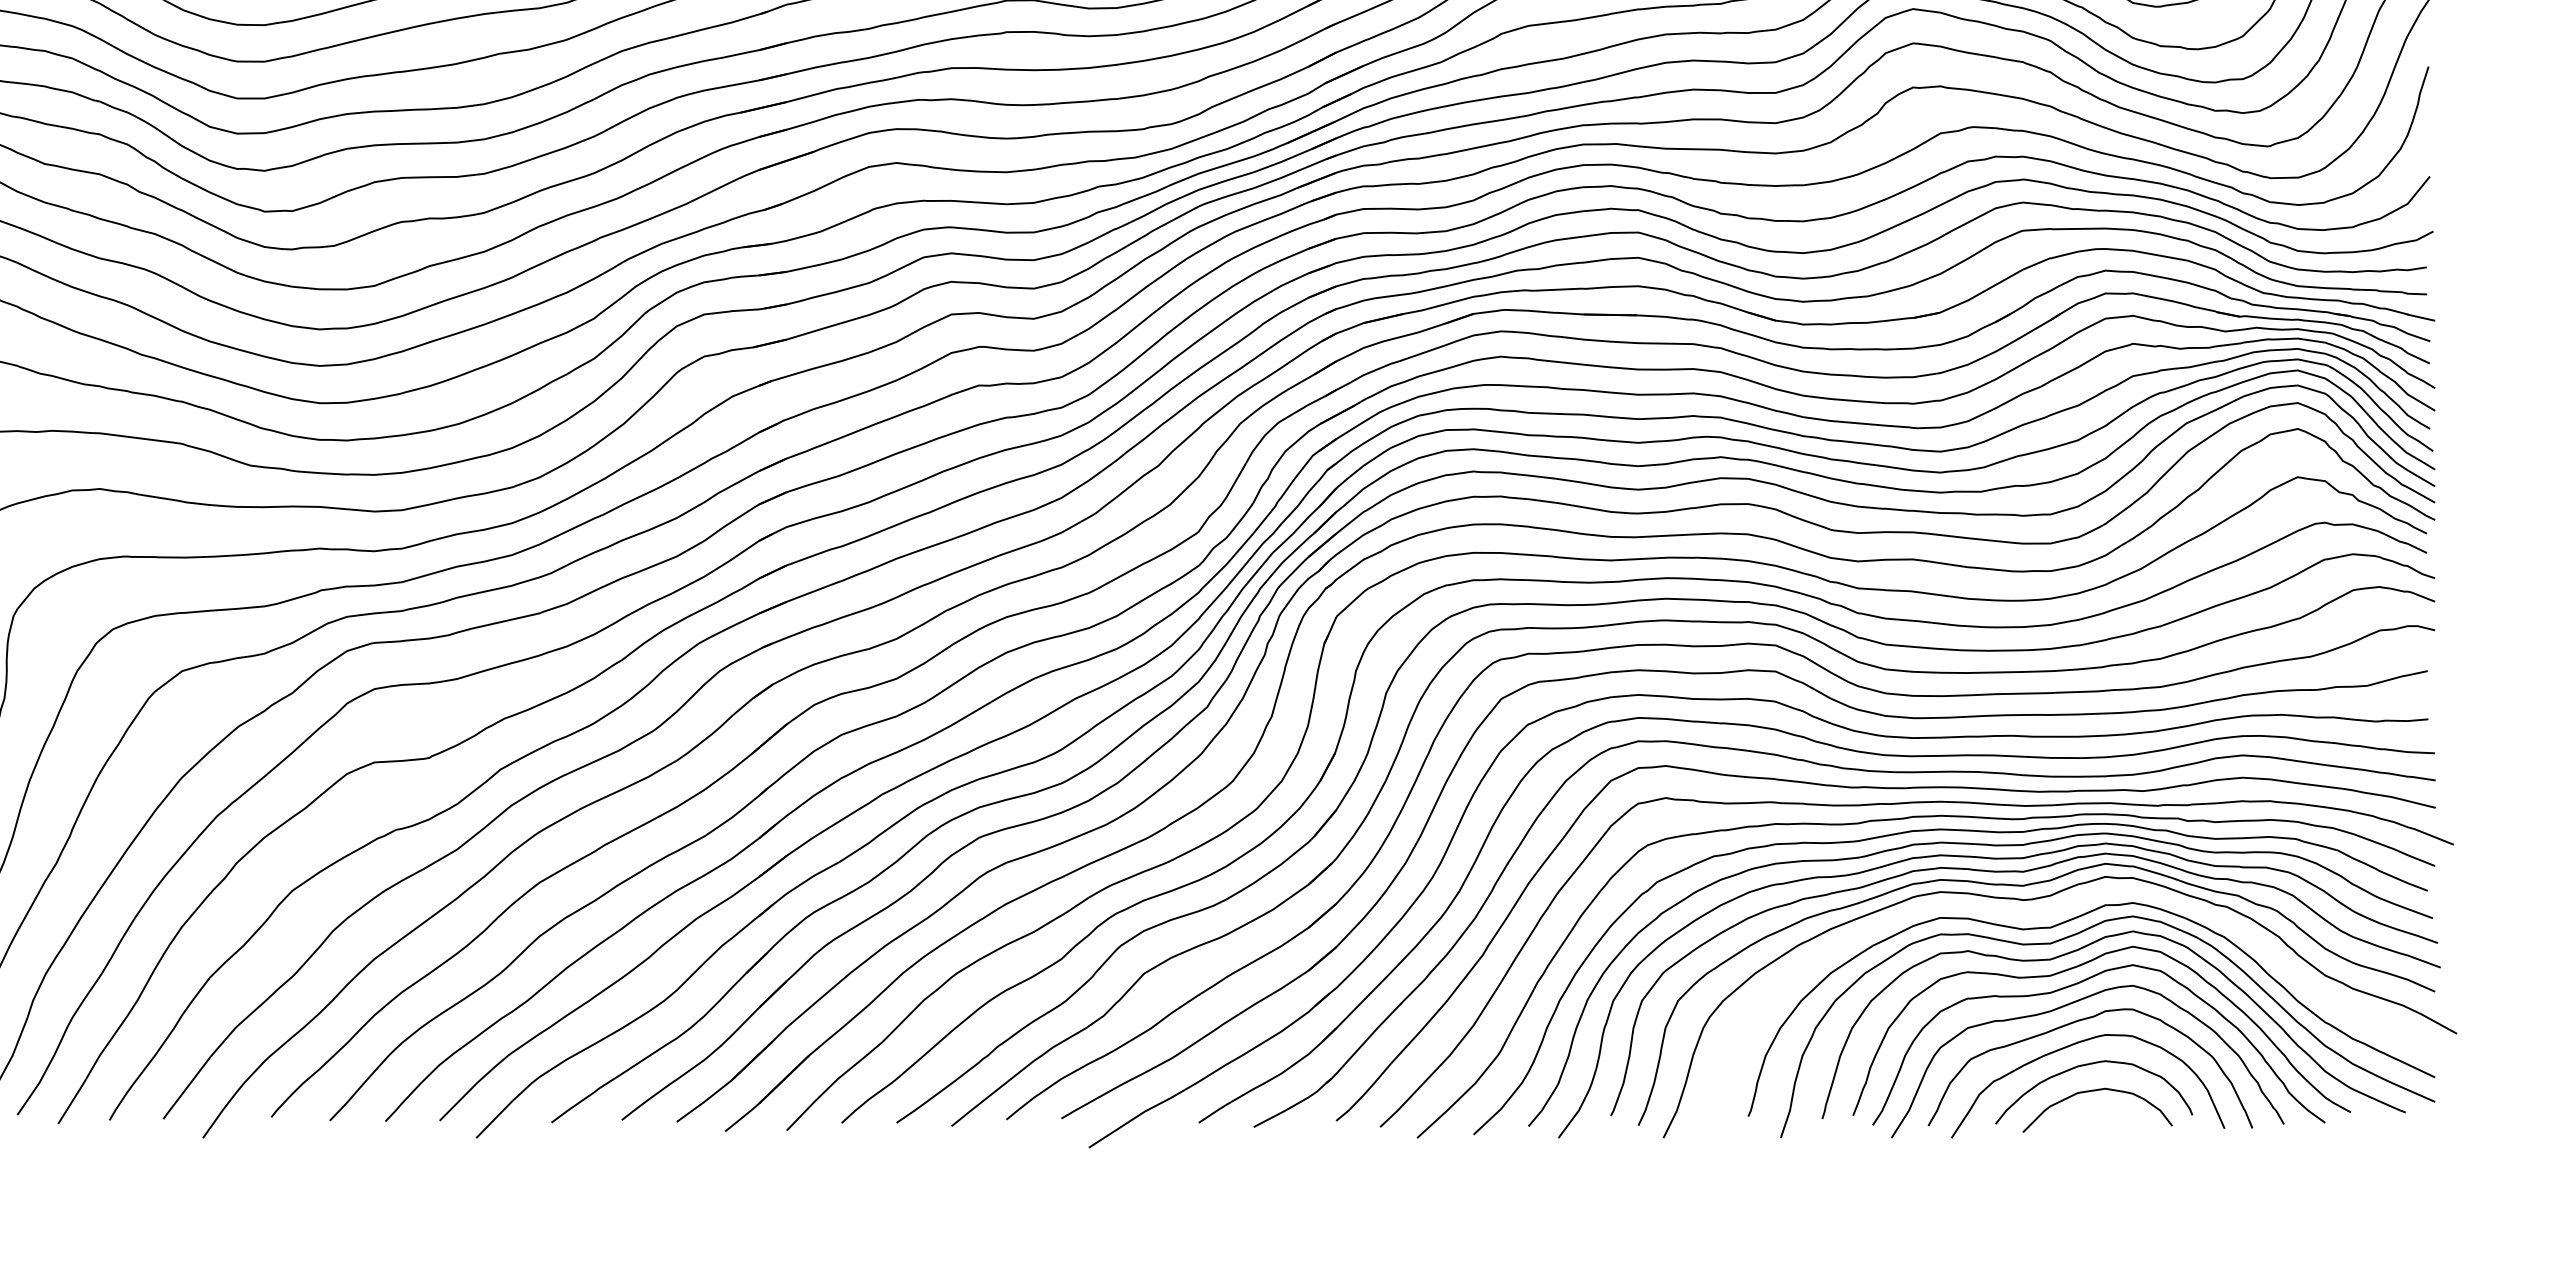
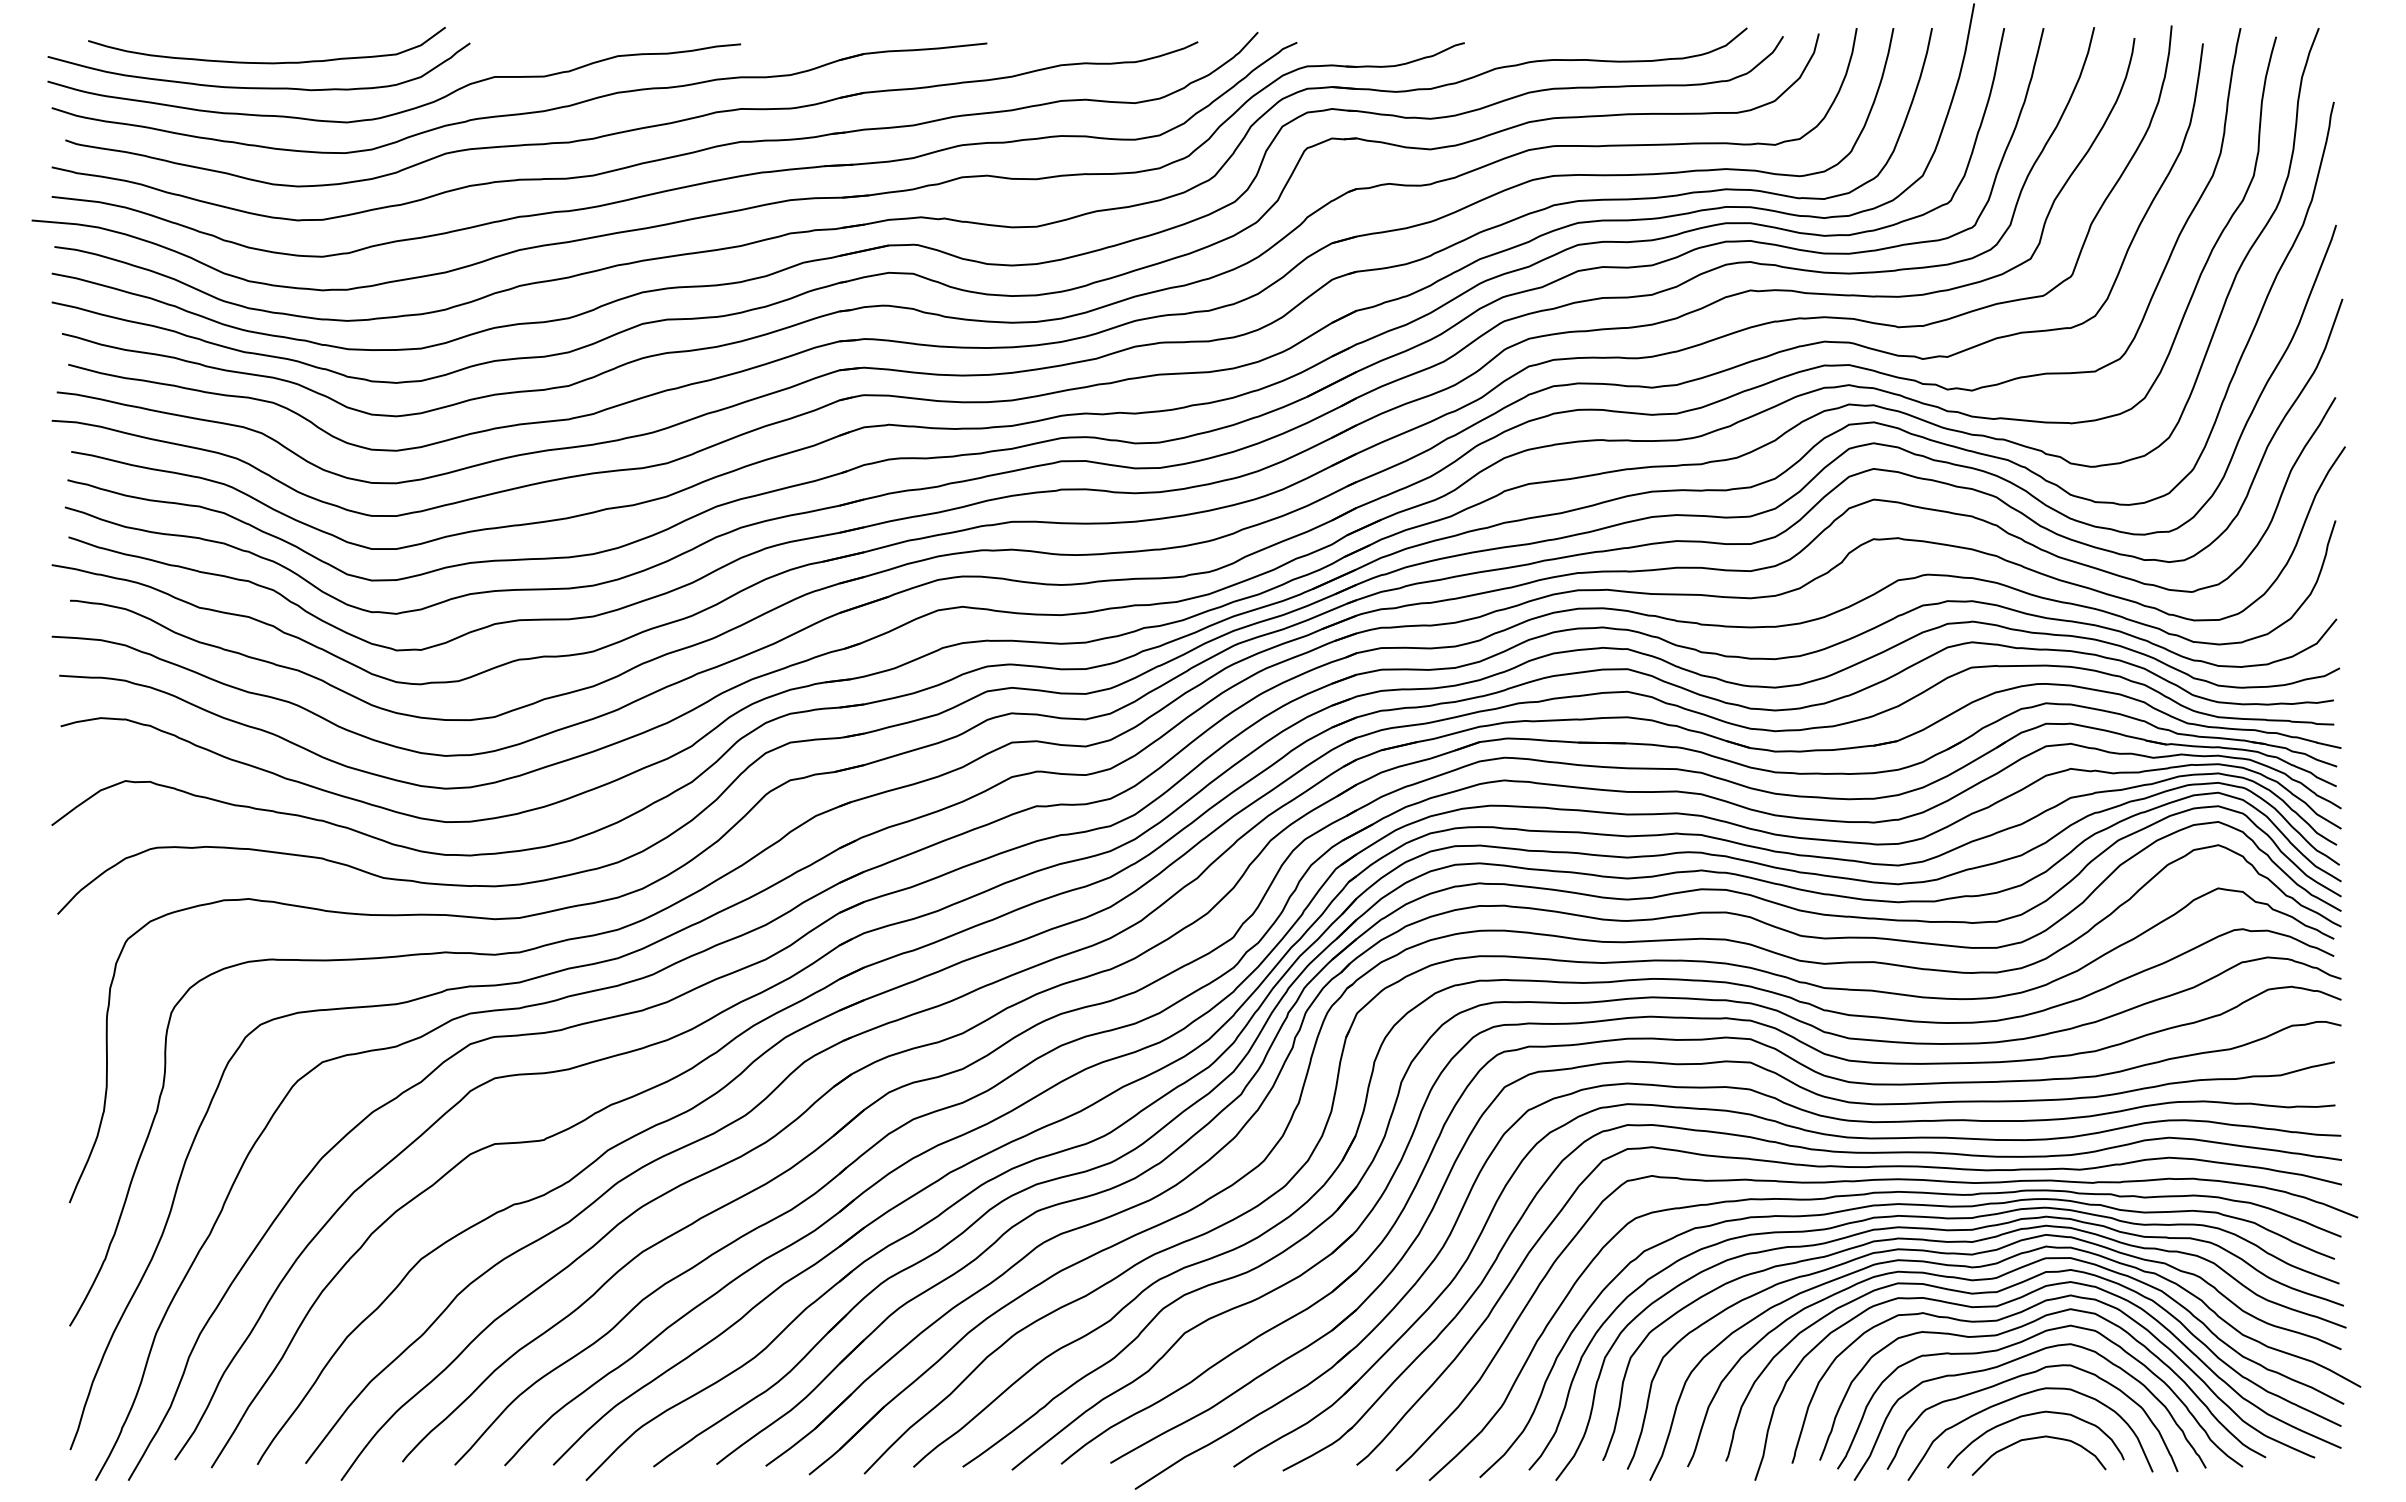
curve: (2047, 913) -> (1994, 1279), added

